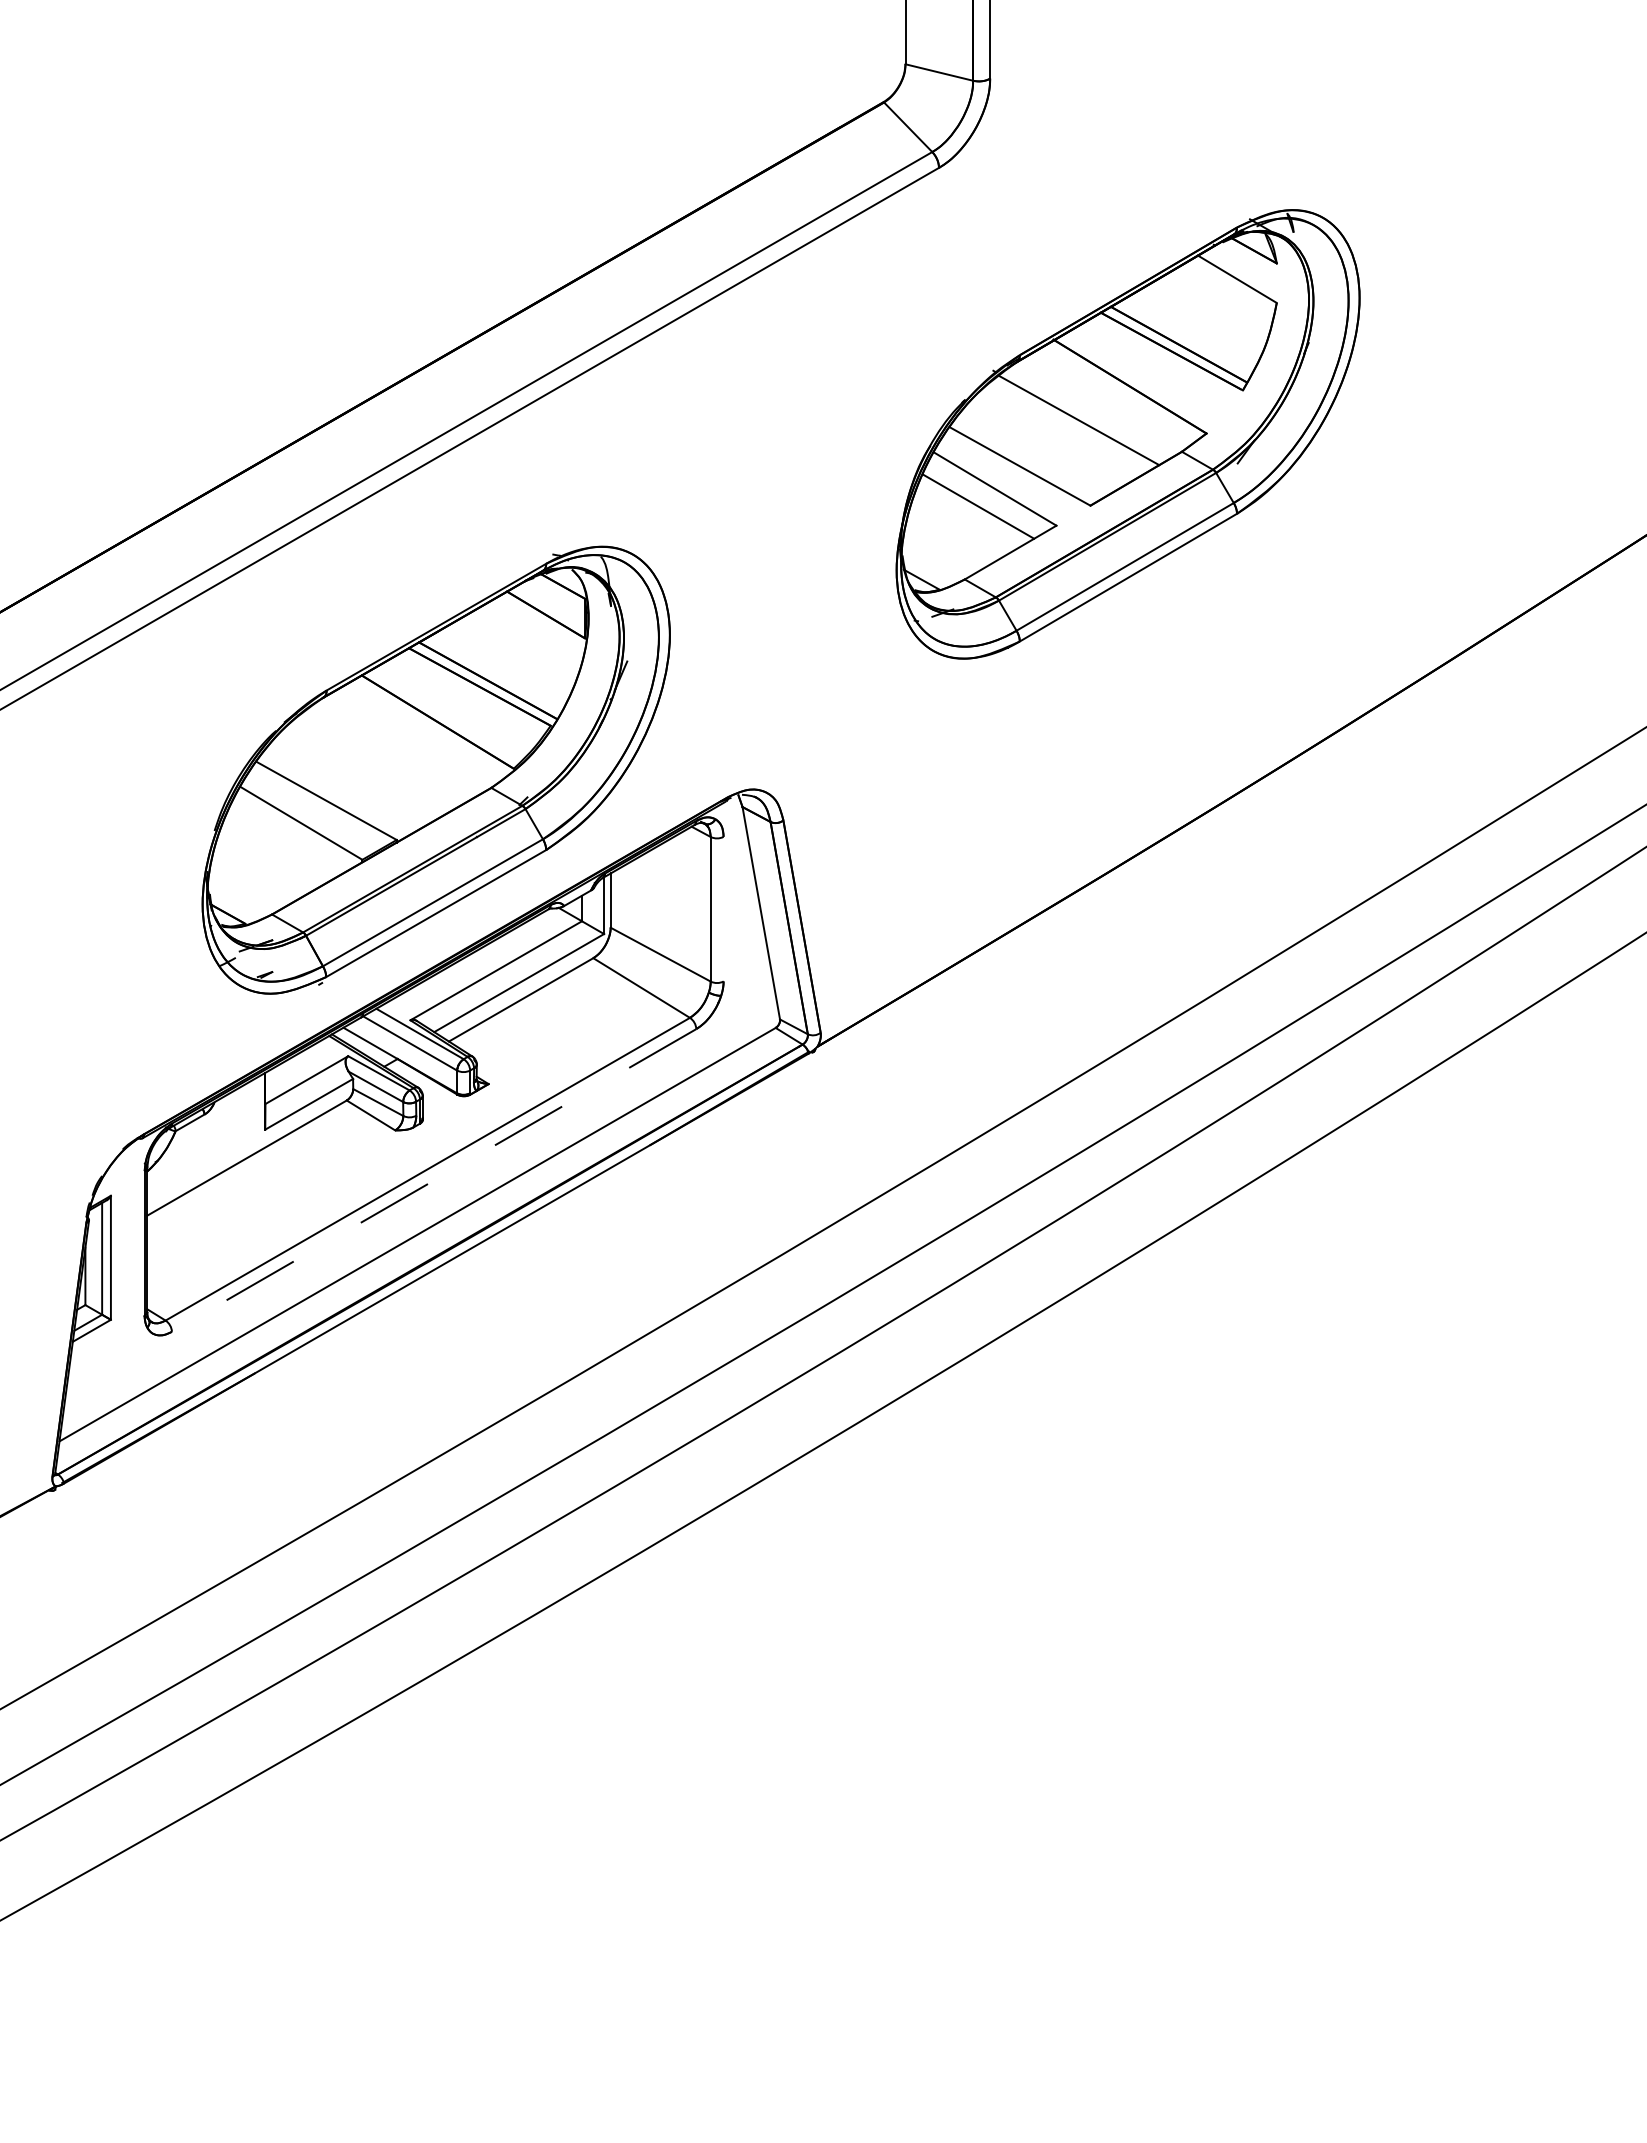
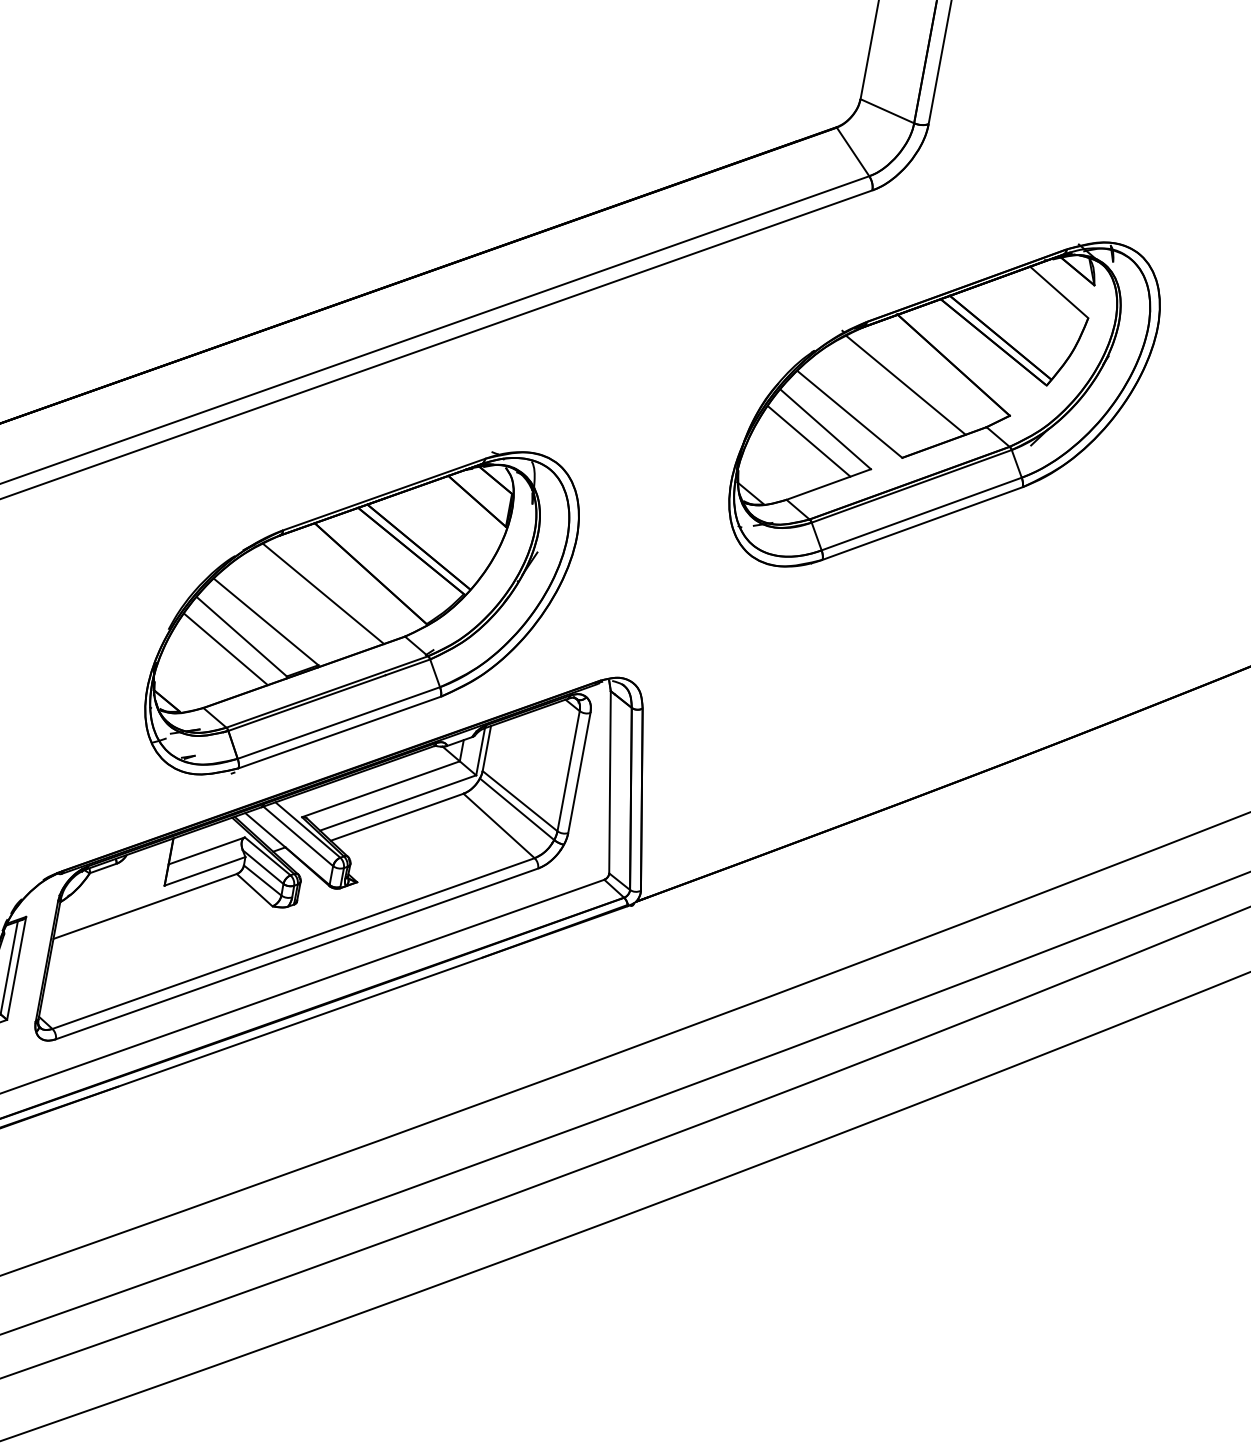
part: (1127, 434) -> (944, 404), moved
line: (387, 755) -> (323, 593), added
line: (286, 841) -> (226, 649), added
line: (723, 908) -> (579, 772), added
line: (658, 964) -> (516, 809), added
line: (434, 1180) -> (297, 953), dashed -> solid

